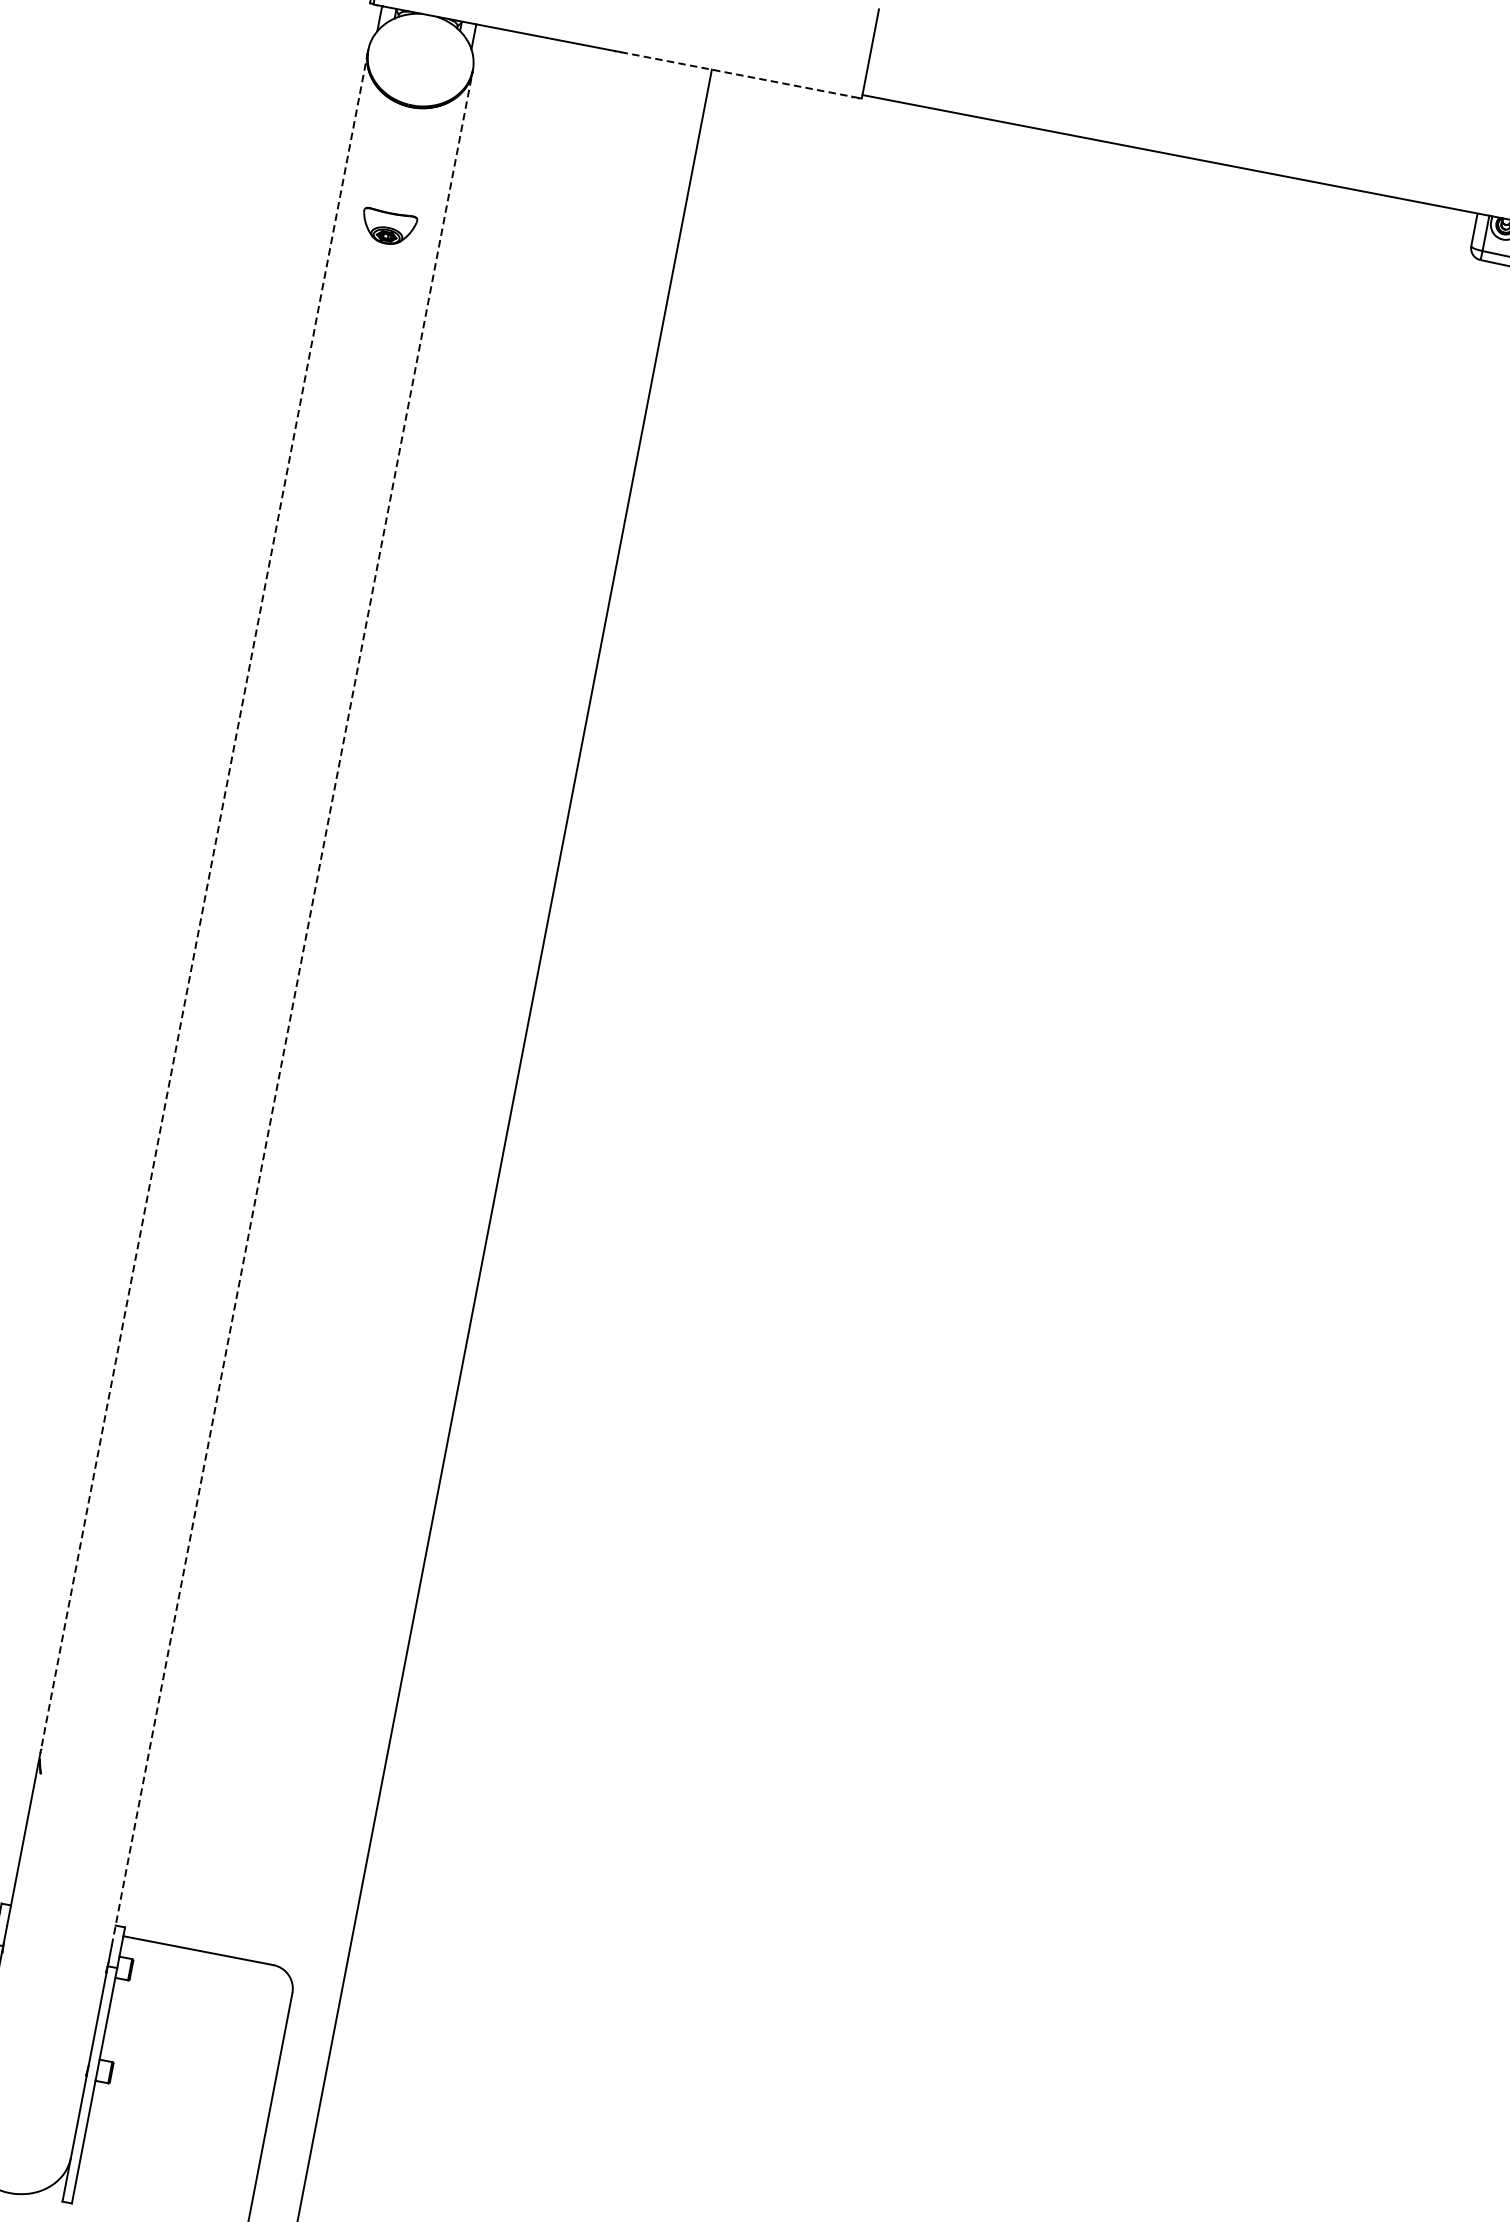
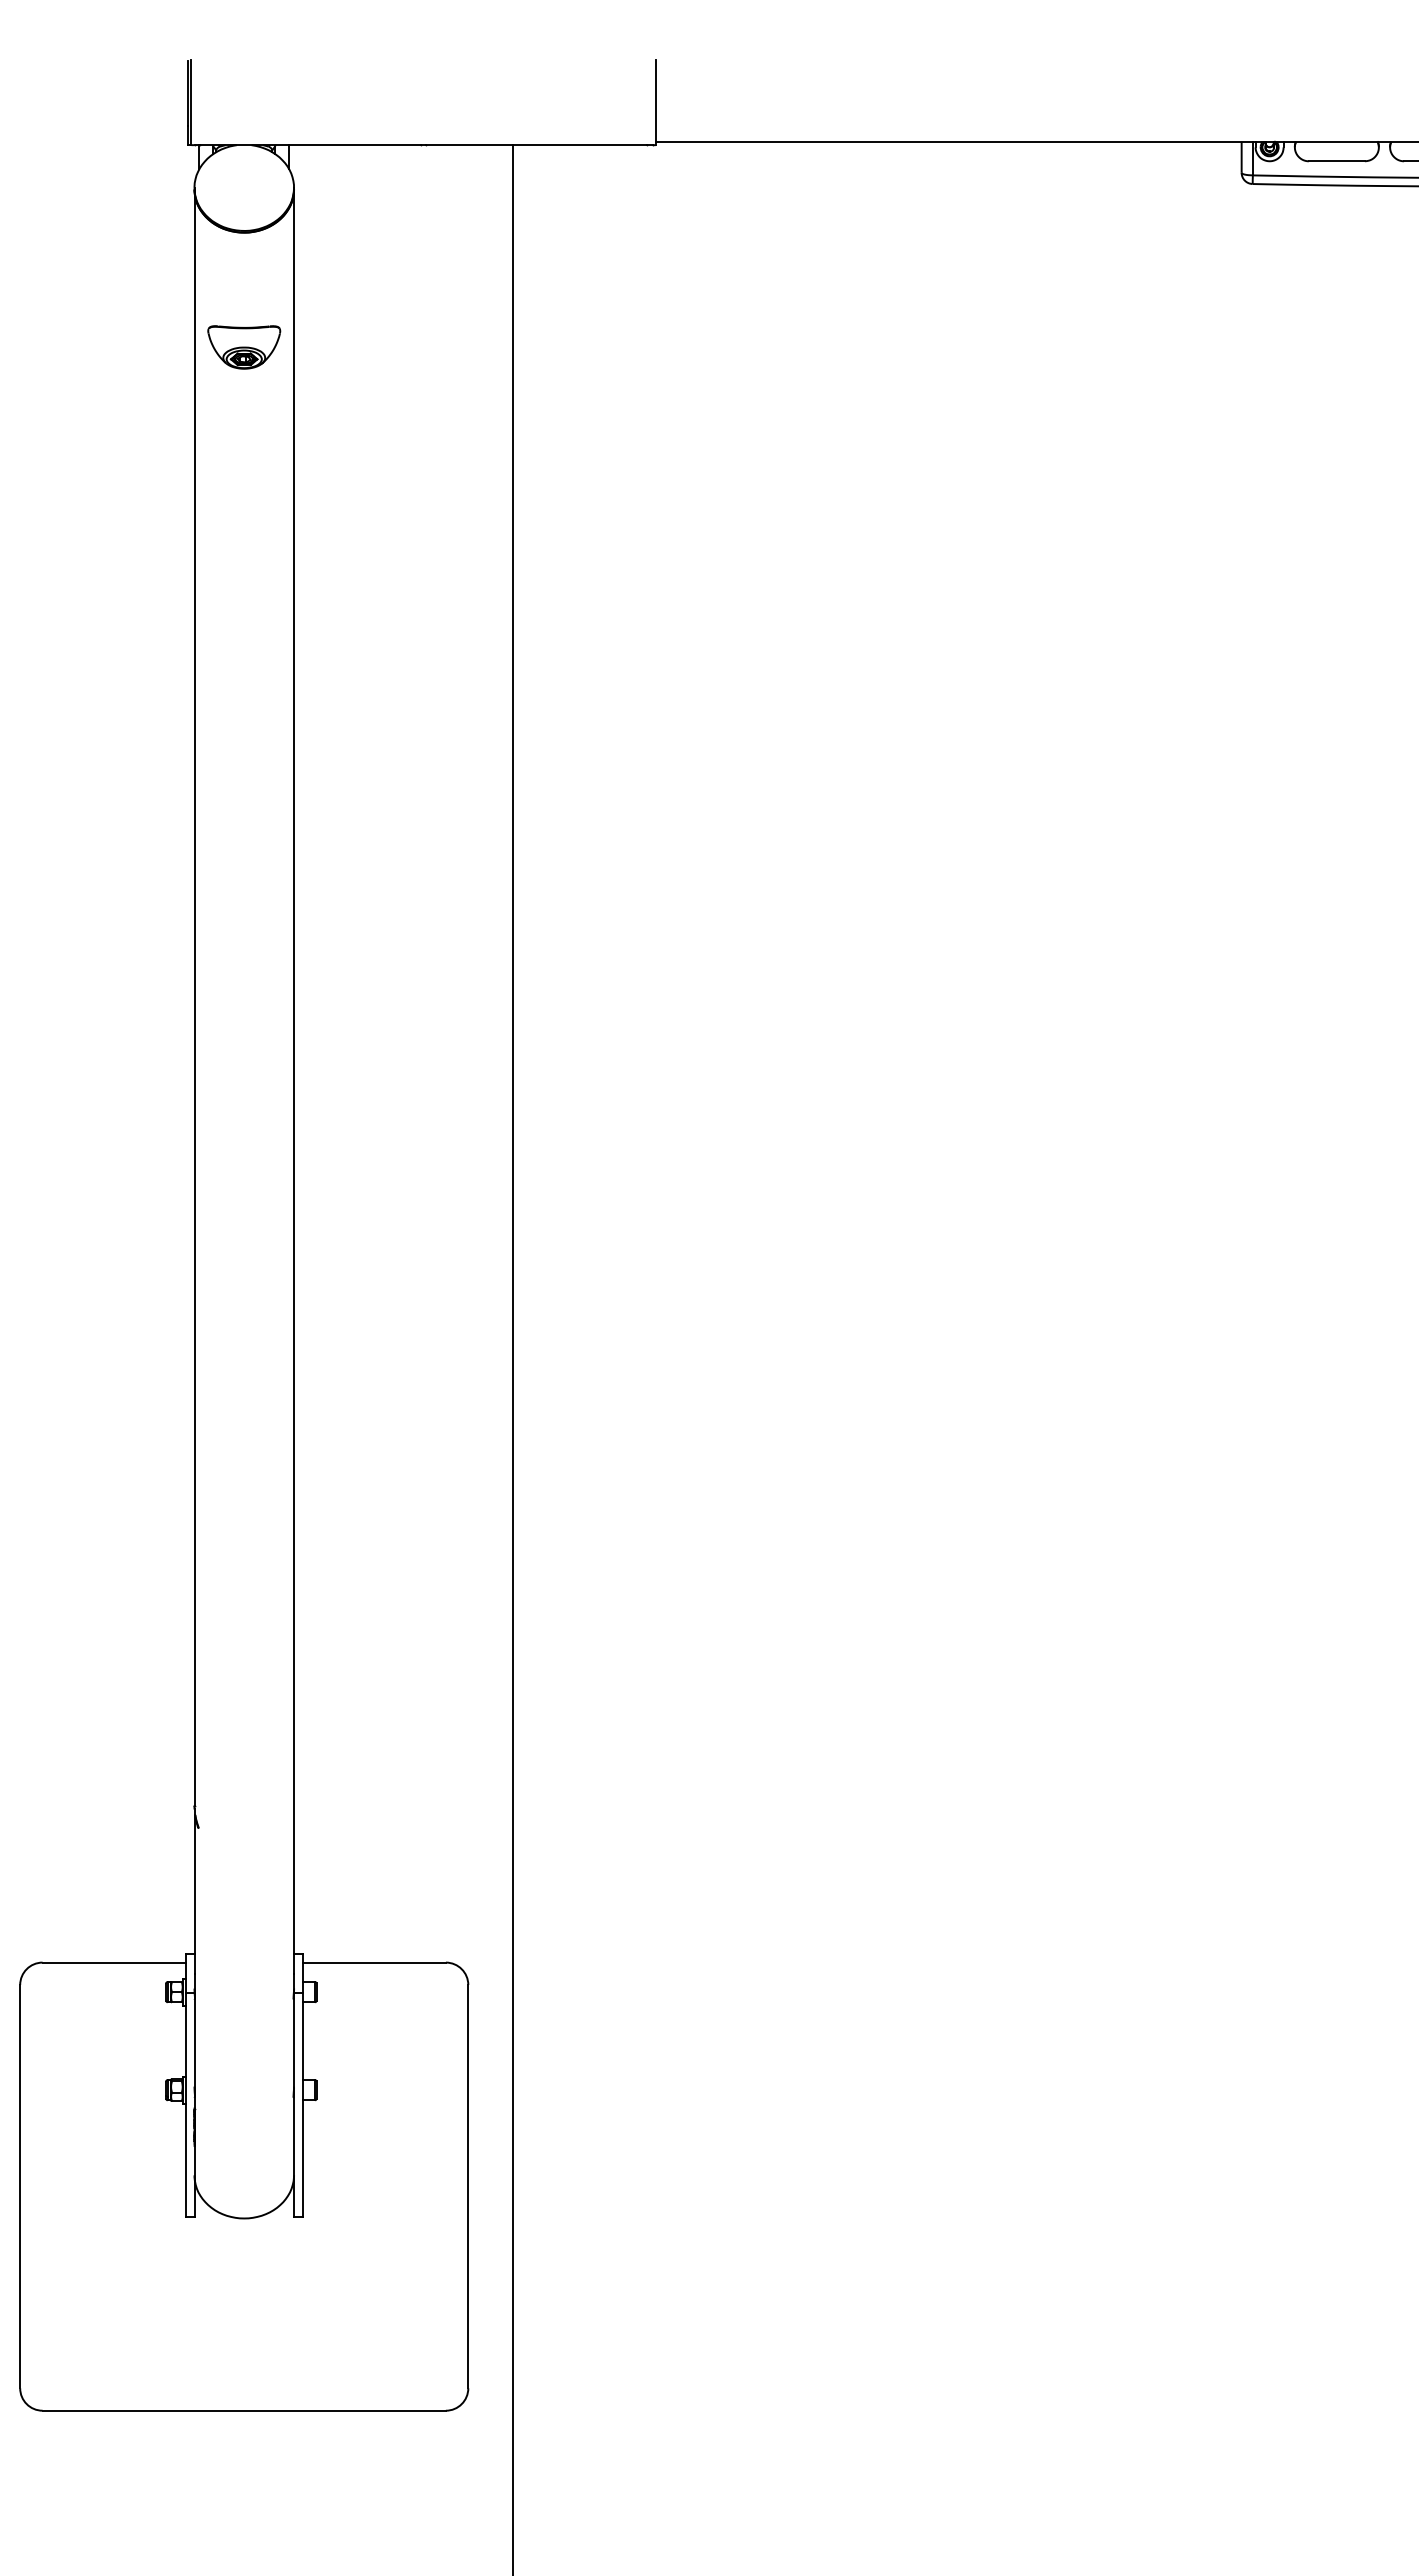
line: (737, 74) -> (537, 145), dashed -> solid
part: (388, 227) -> (244, 347), size x1.43
line: (204, 901) -> (194, 998), dashed -> solid
line: (292, 1008) -> (294, 1081), dashed -> solid

